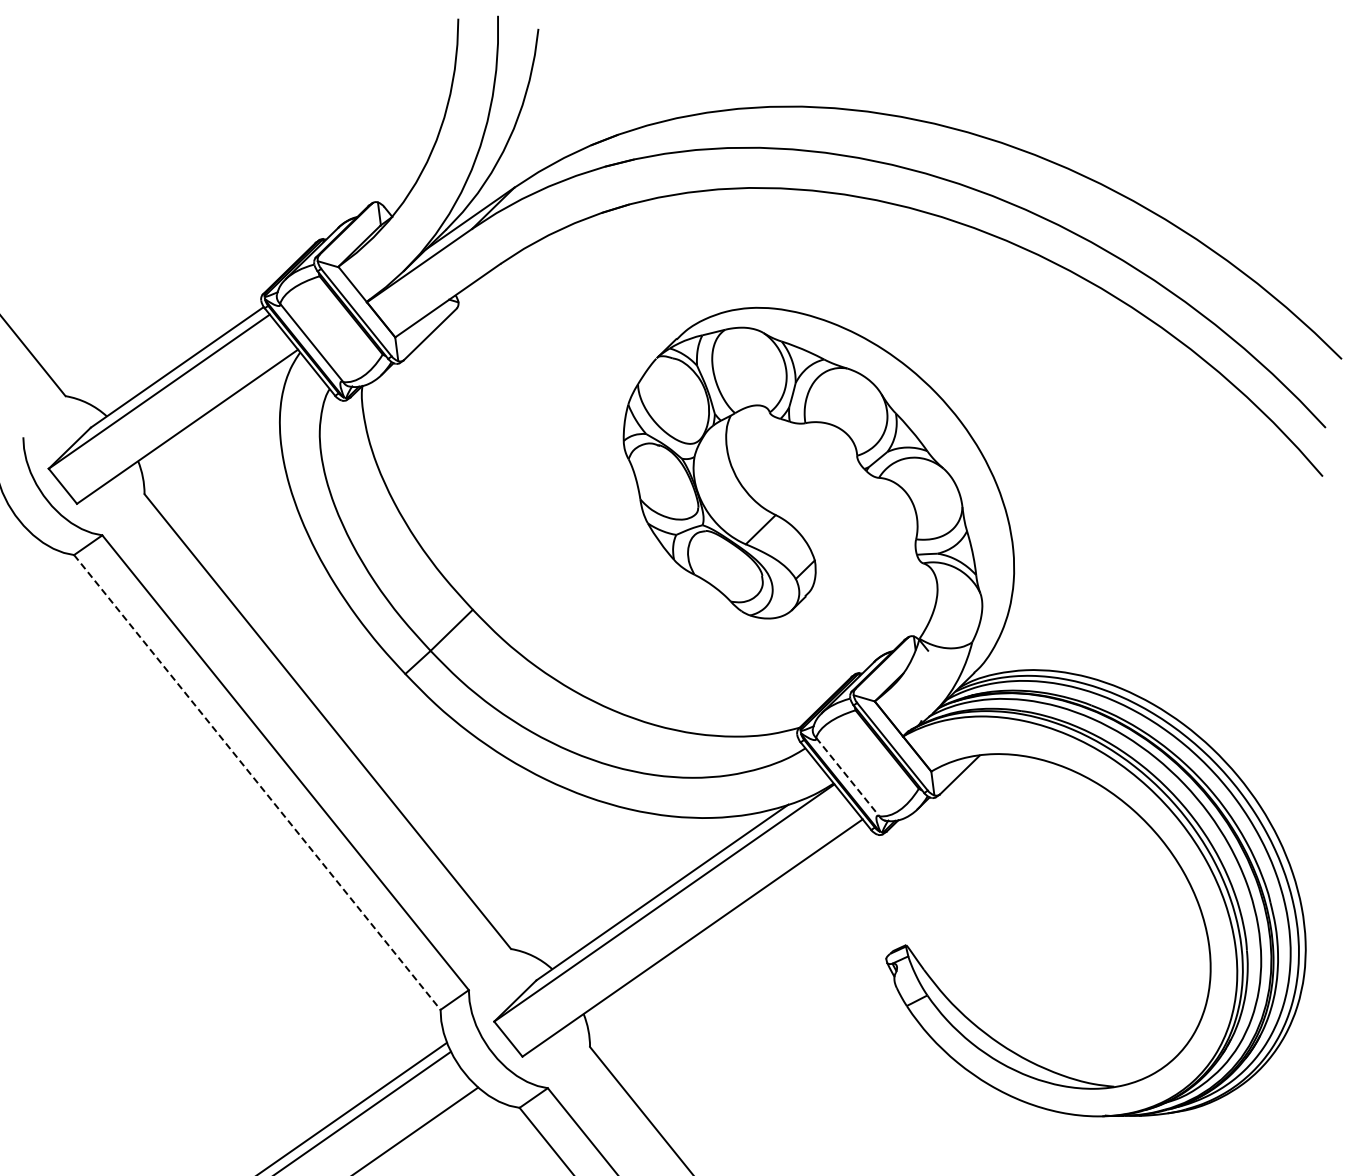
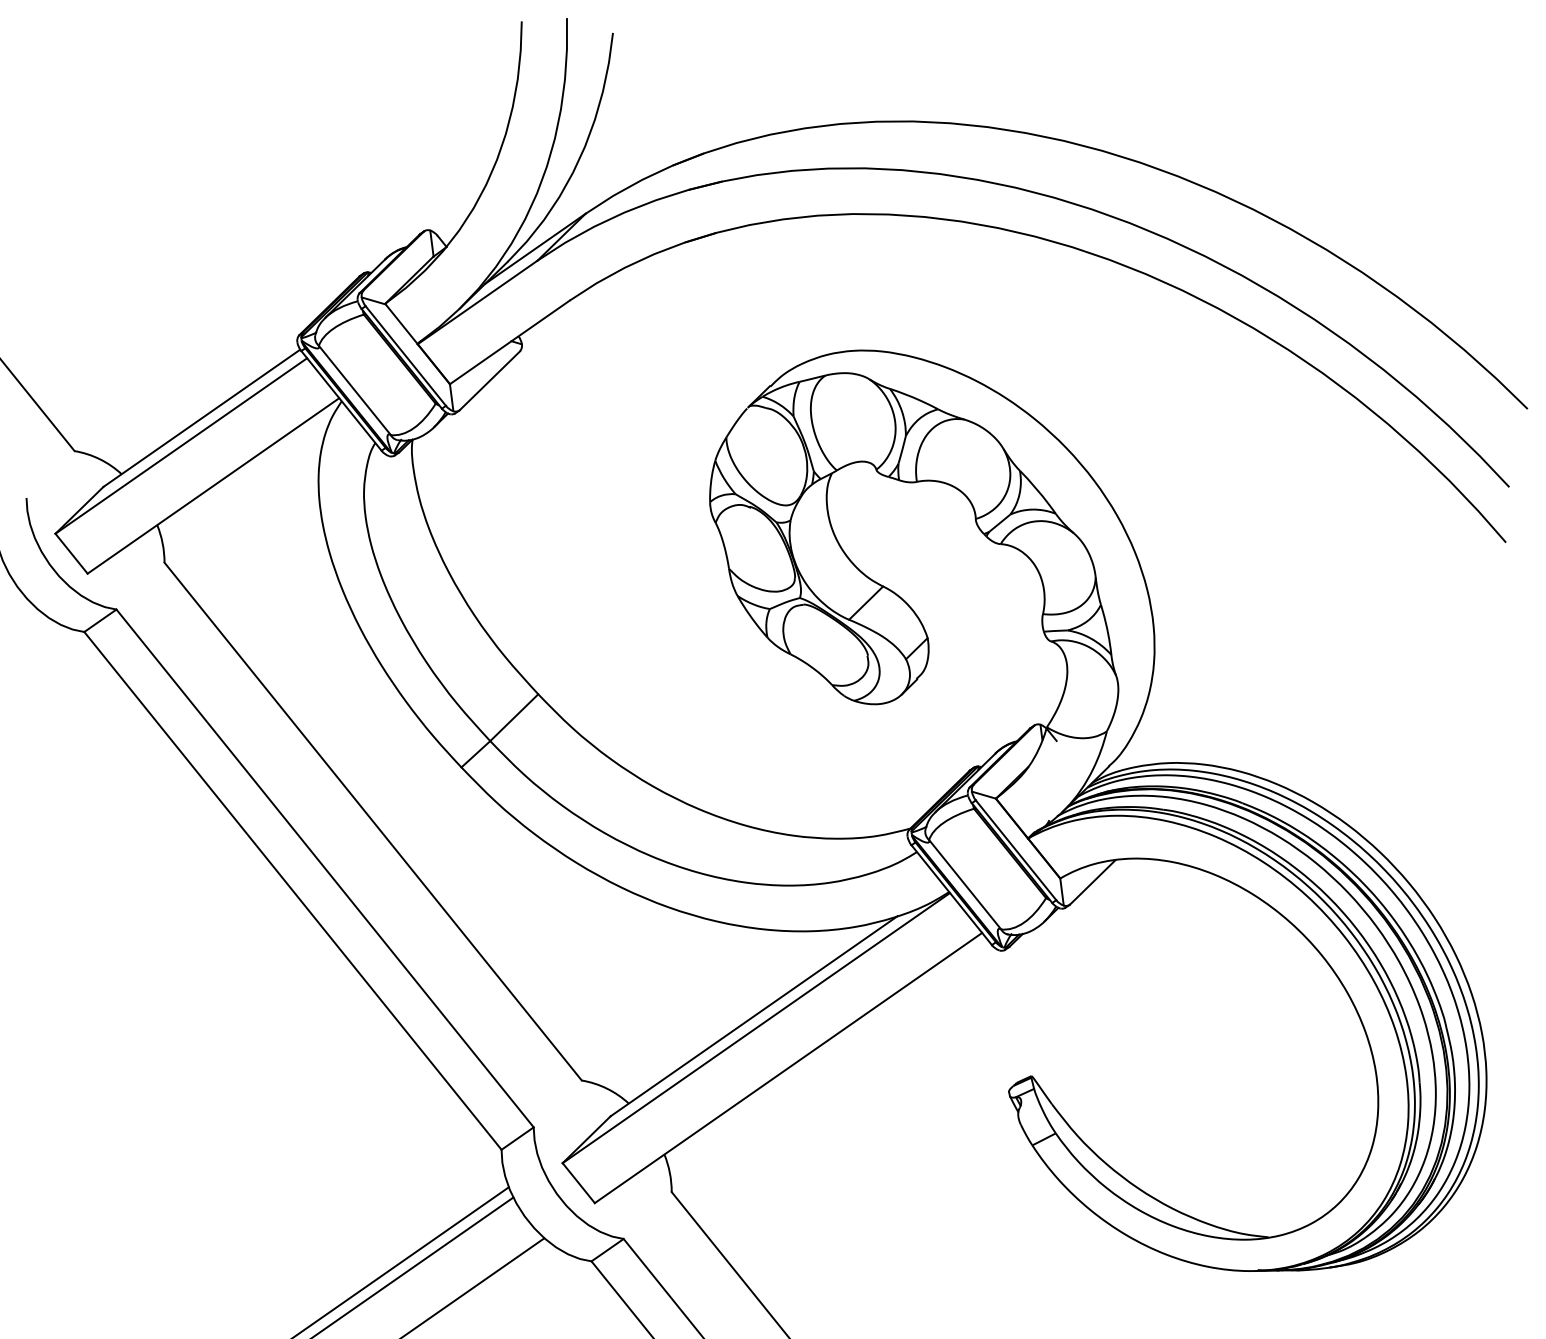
line: (848, 777) -> (965, 885), dashed -> solid
line: (257, 782) -> (293, 890), dashed -> solid

